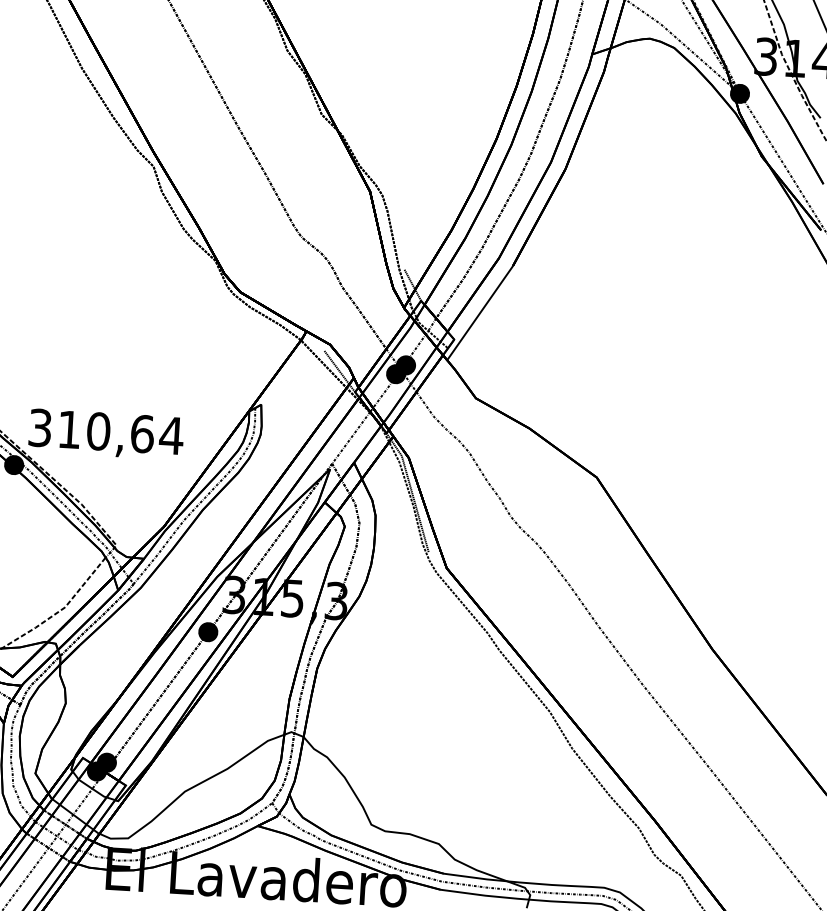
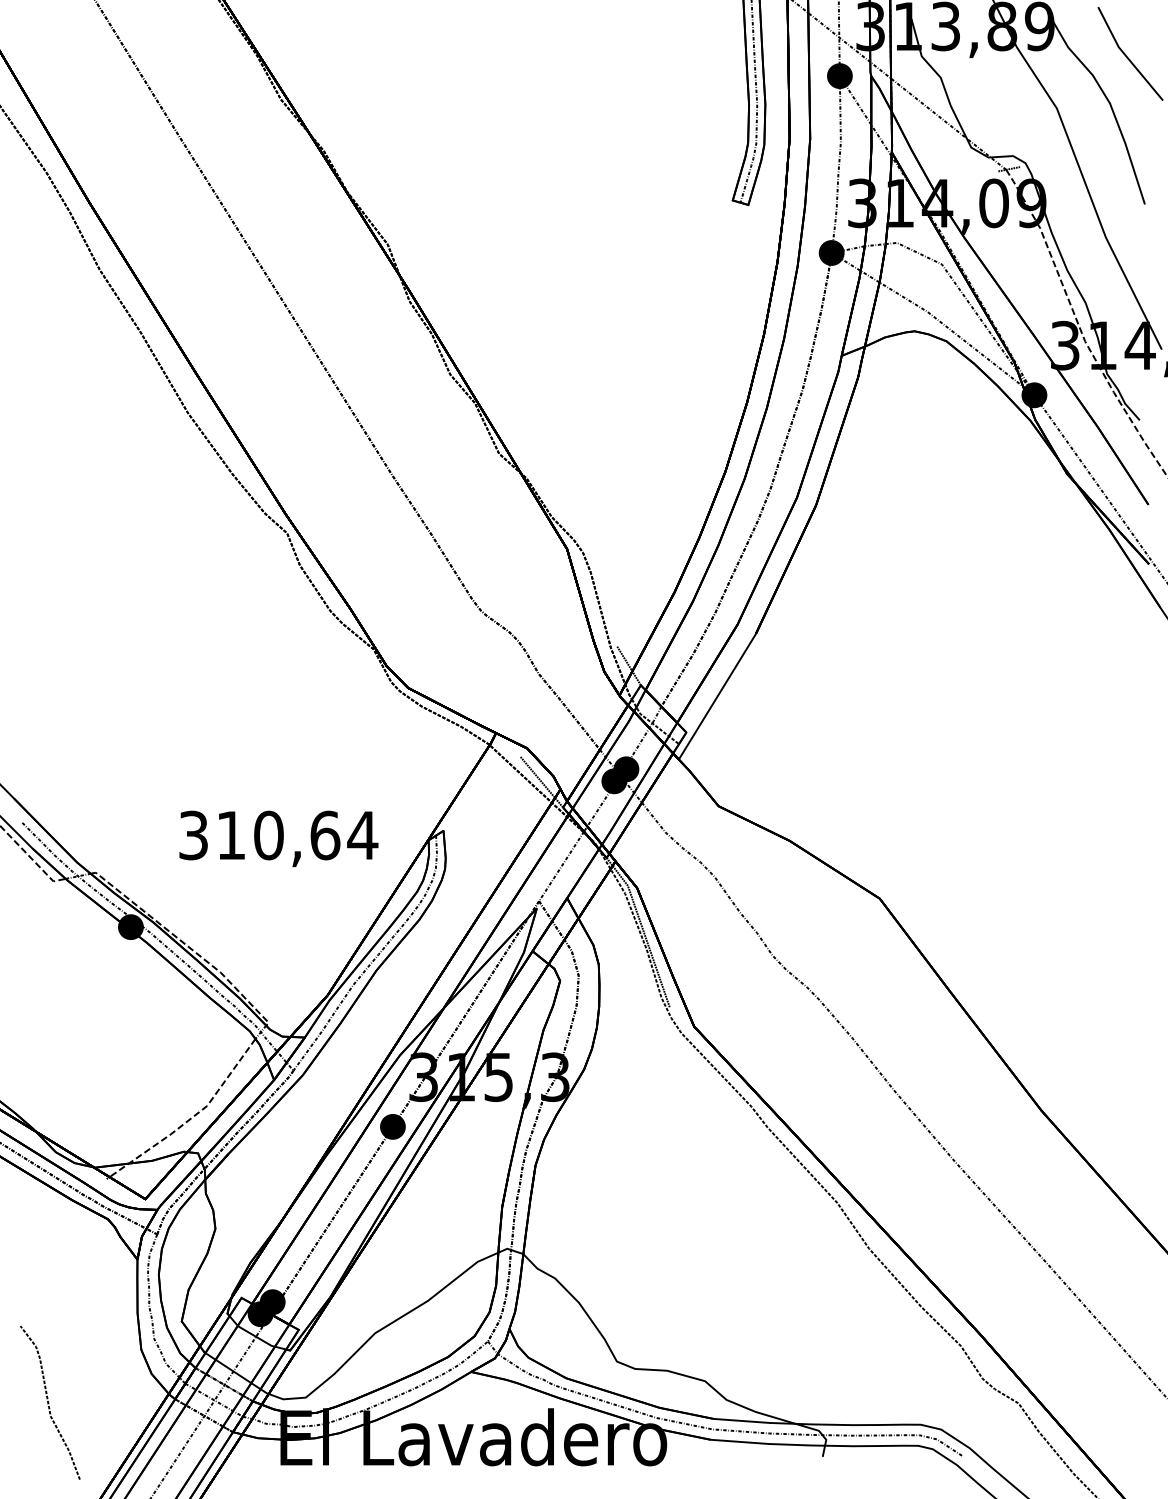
text: (106, 434) -> (278, 838), moved

